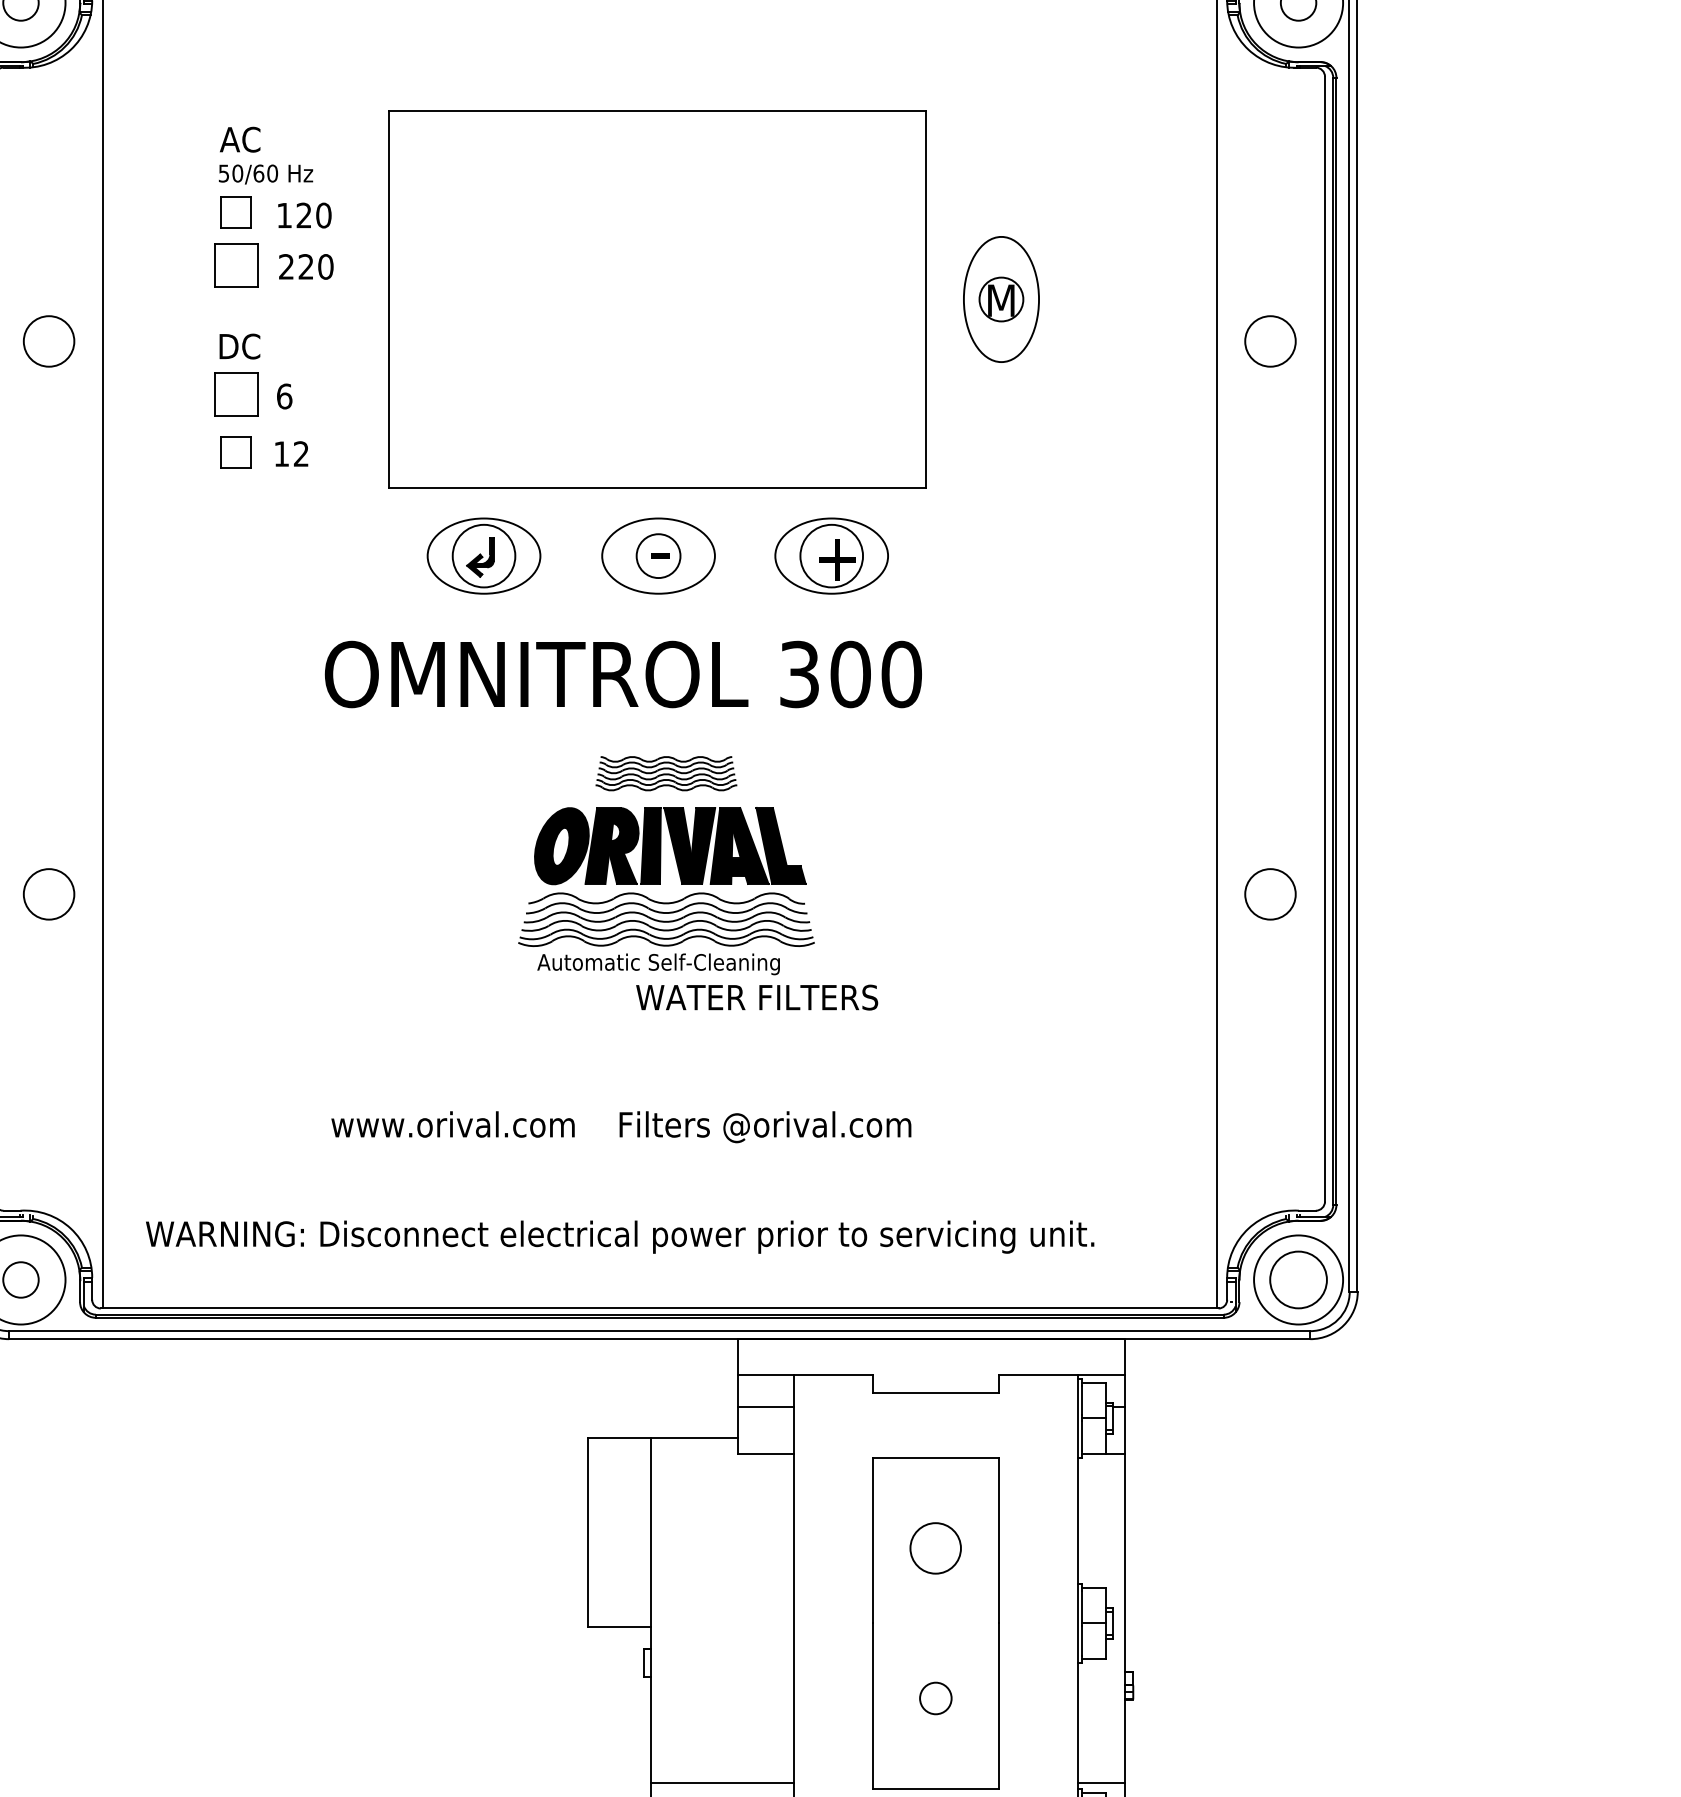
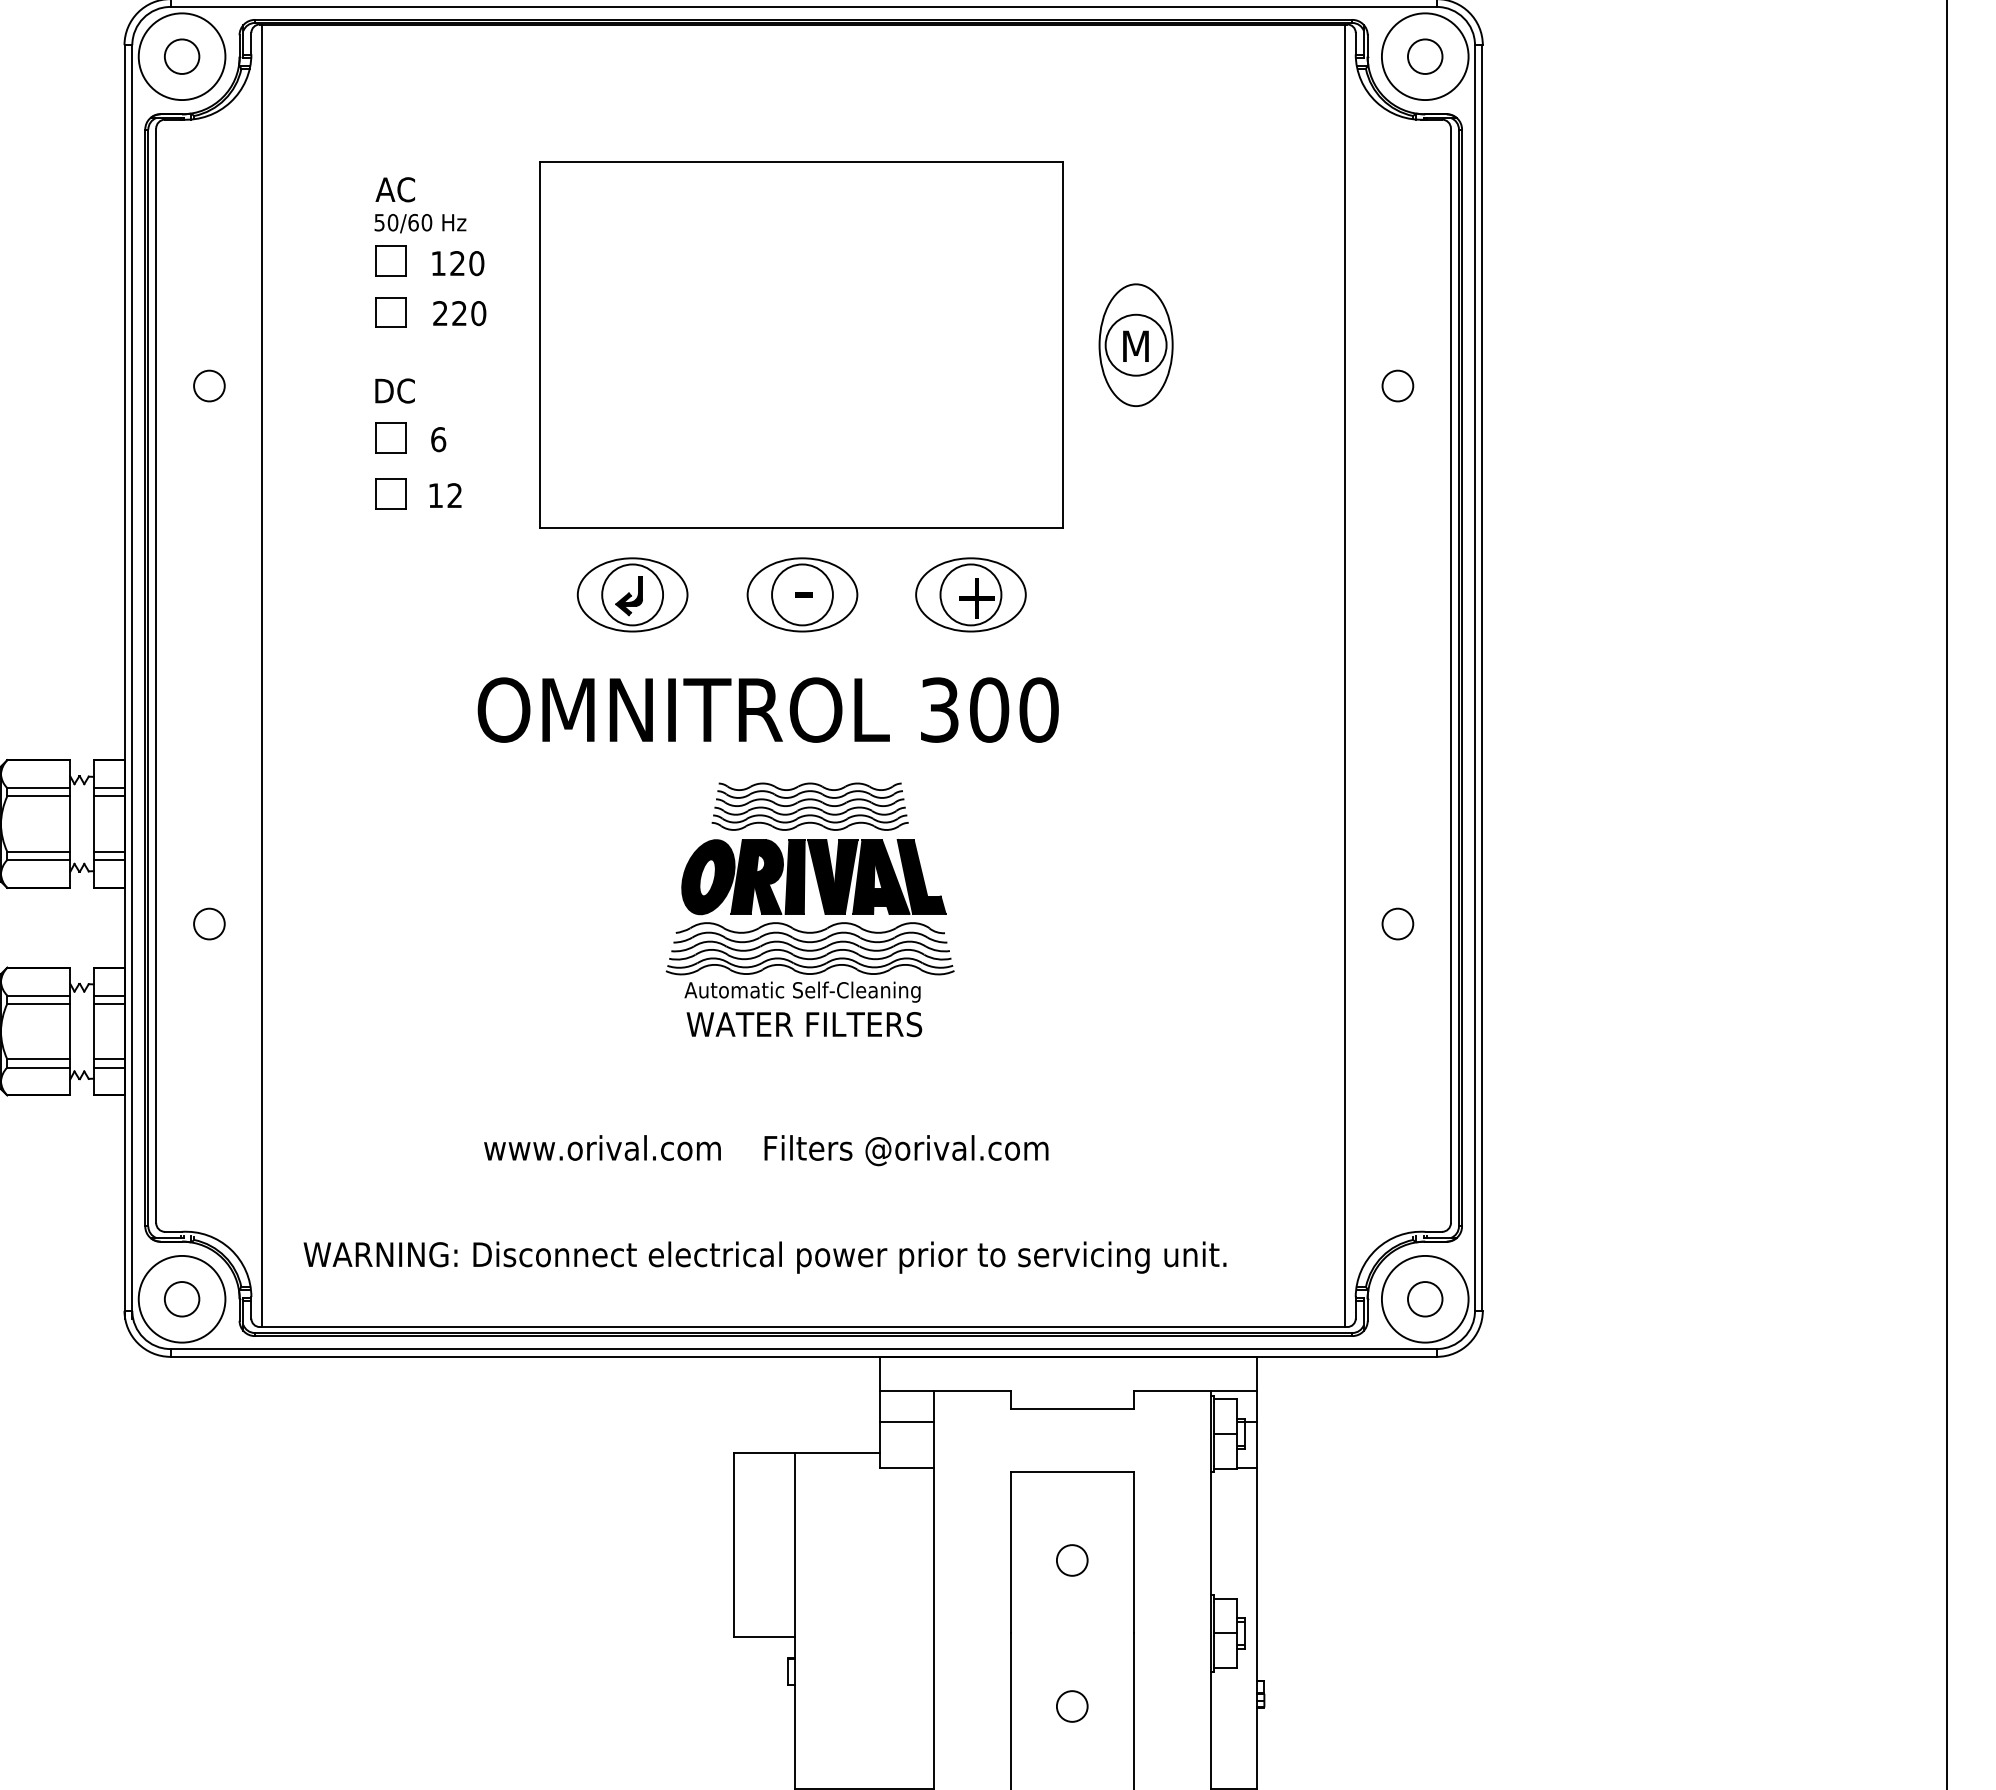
part: (235, 265) -> (390, 312), size x0.71
circle: (1000, 298) -> (1135, 344), size x1.43
circle: (49, 340) -> (209, 385), size x0.62
circle: (1270, 340) -> (1397, 385), size x0.62
part: (235, 394) -> (390, 437), size x0.71
circle: (658, 555) -> (802, 594), size x1.43
part: (665, 773) -> (809, 806), size x1.43
circle: (49, 893) -> (209, 923), size x0.62
circle: (1270, 893) -> (1397, 923), size x0.62
text: (757, 997) -> (804, 1024), moved
circle: (1297, 1280) -> (1424, 1299), size x0.62
circle: (936, 1548) -> (1072, 1560), size x0.62

